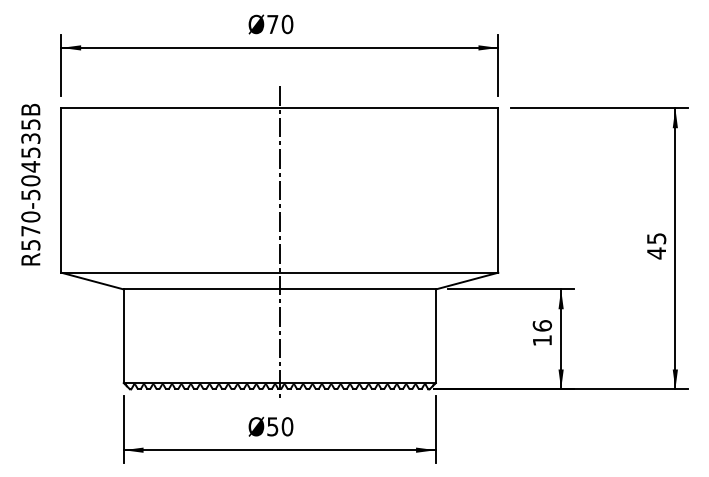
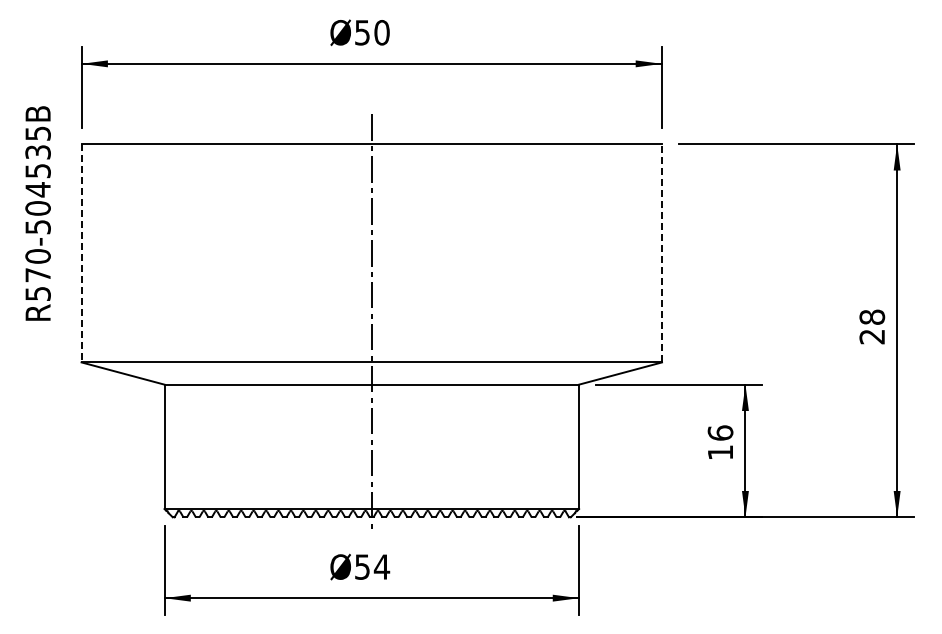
text: (272, 24) -> (362, 32), Ø70 -> Ø50
text: (30, 184) -> (37, 213), moved
line: (498, 189) -> (662, 252), solid -> dashed
line: (61, 190) -> (81, 253), solid -> dashed
text: (656, 245) -> (872, 326), 45 -> 28
text: (287, 426) -> (381, 566), Ø50 -> Ø54

